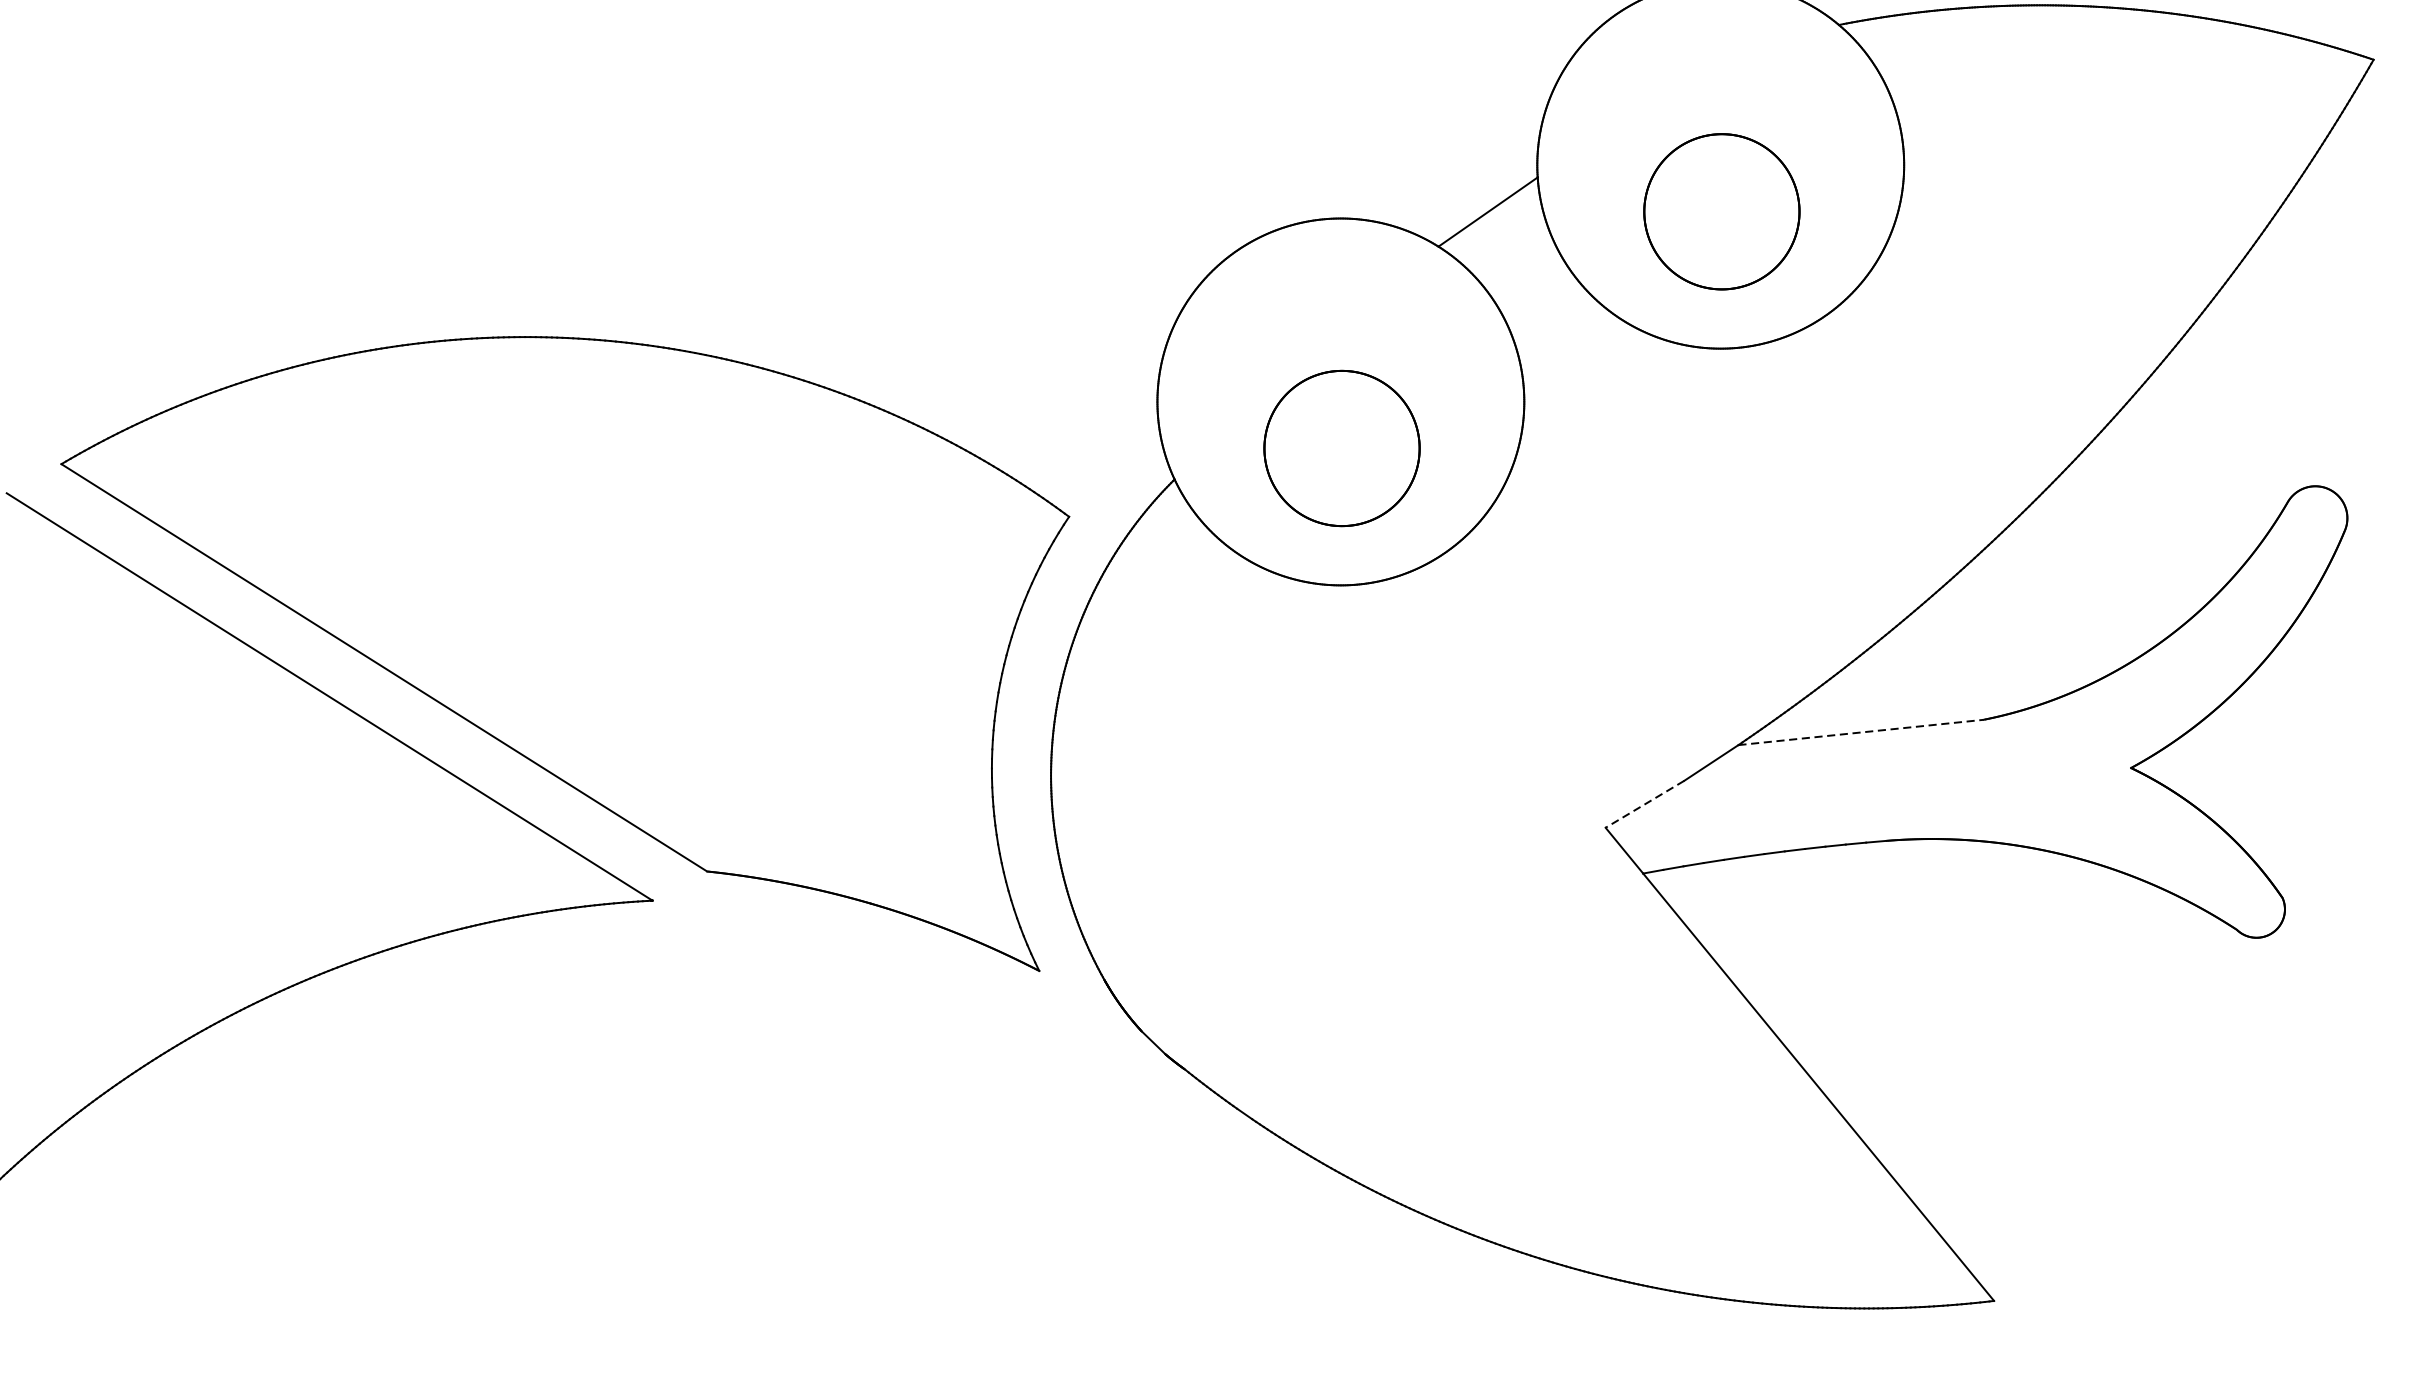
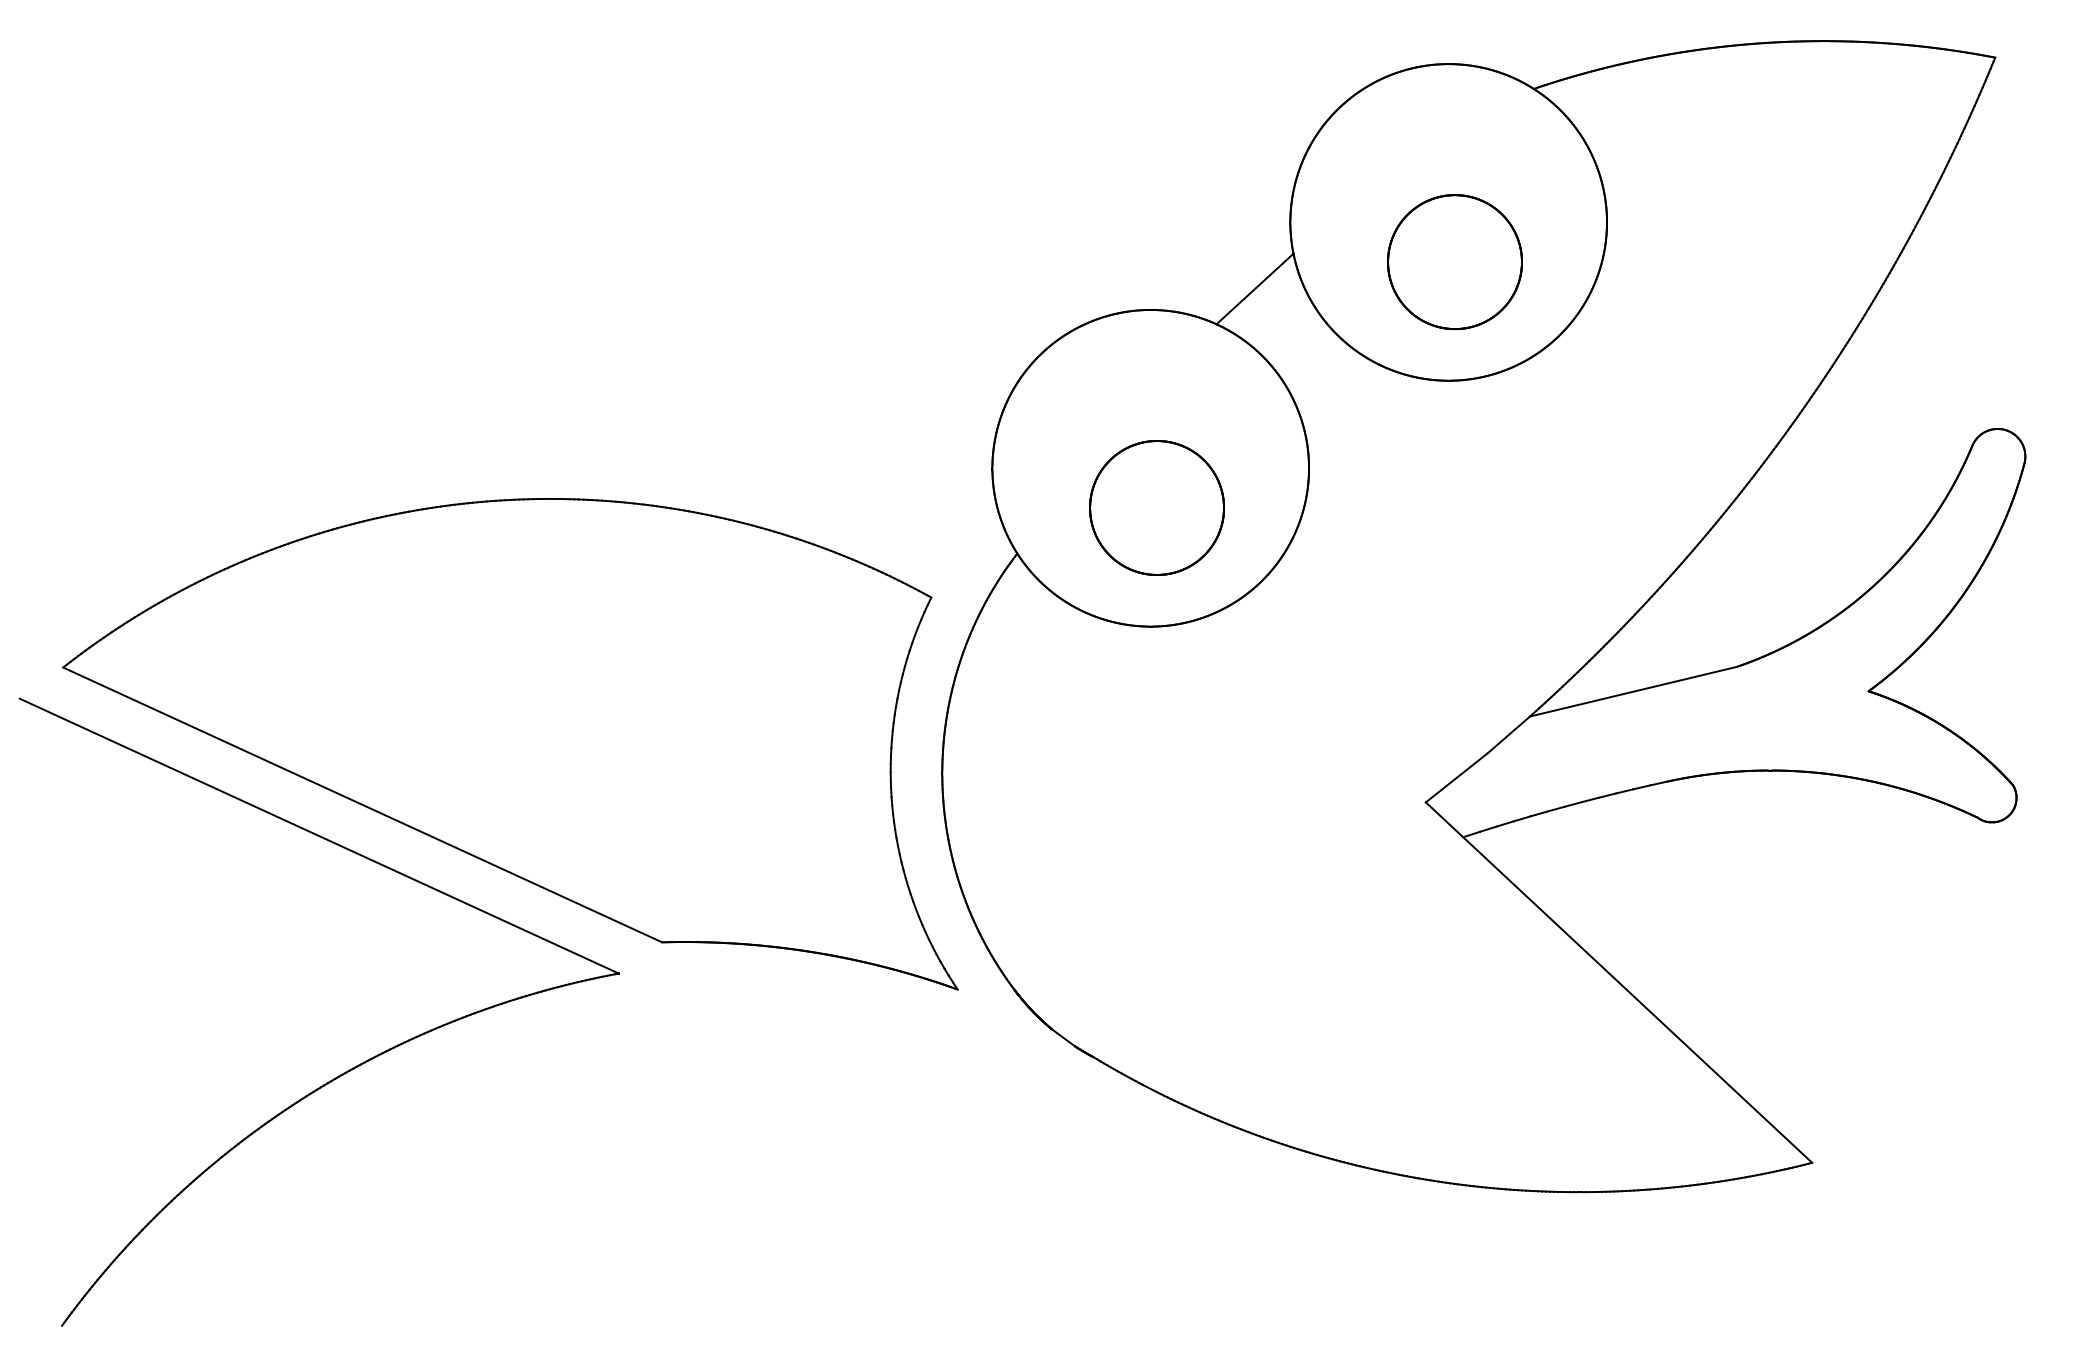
line: (1861, 732) -> (1633, 691), dashed -> solid
line: (1644, 803) -> (1456, 777), dashed -> solid

